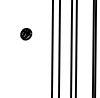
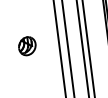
part: (26, 34) -> (27, 46), size x1.4

